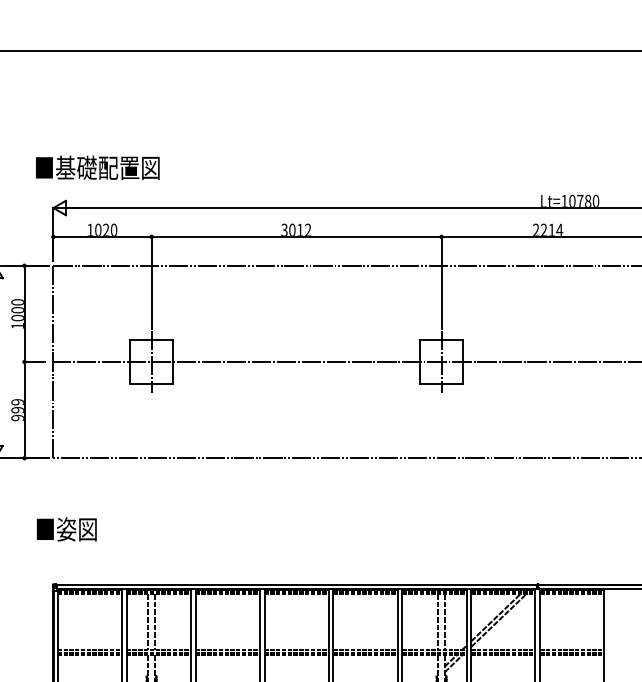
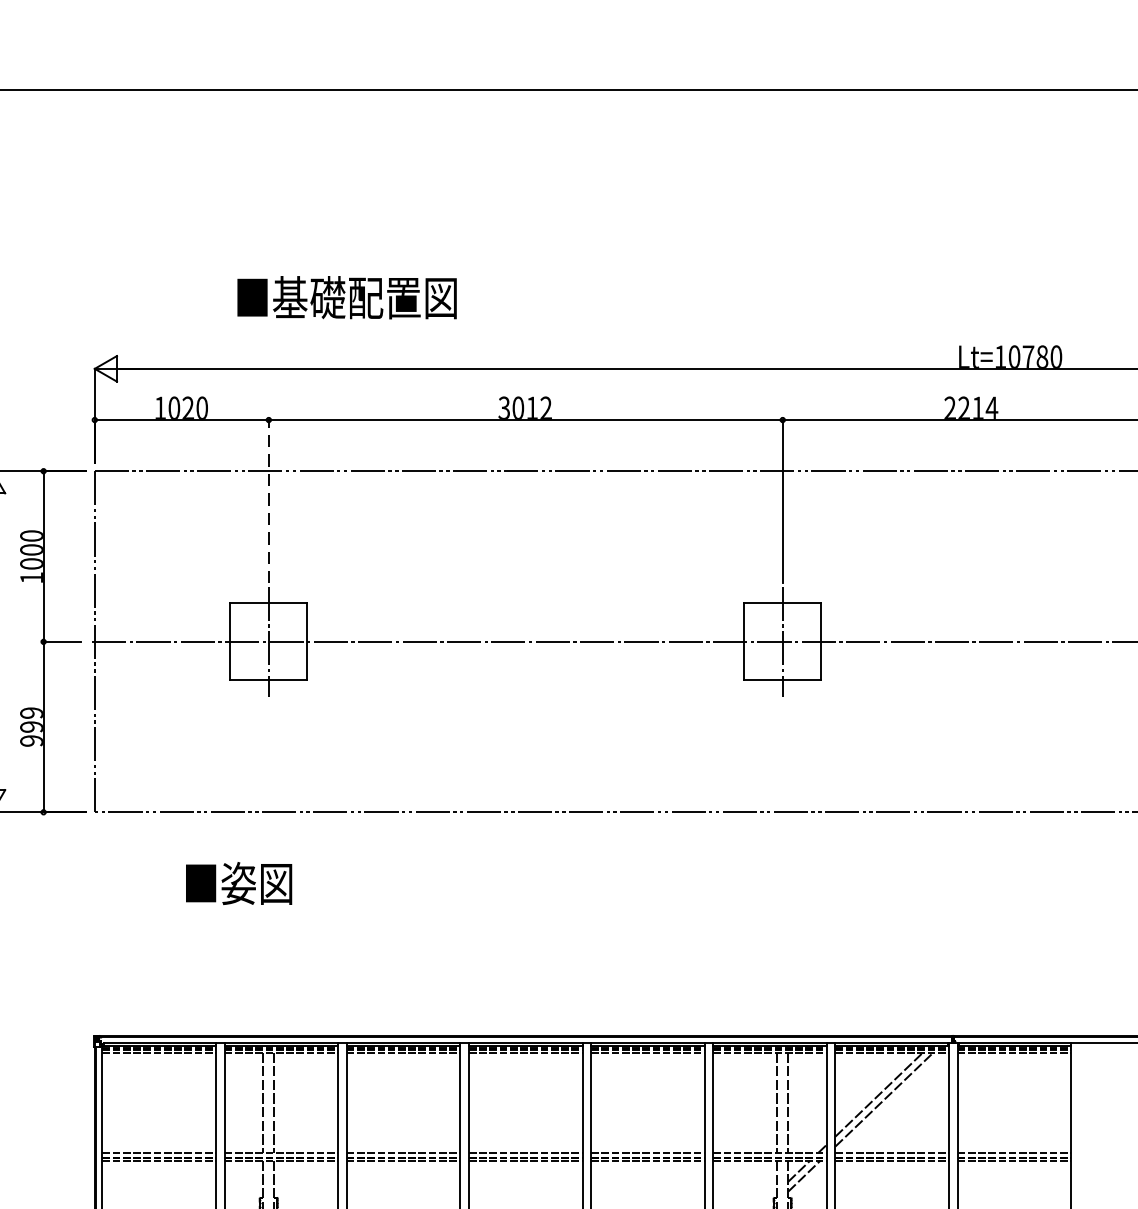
text: (97, 167) -> (346, 297), moved
line: (151, 282) -> (268, 500), solid -> dashed
text: (66, 529) -> (238, 883), moved

